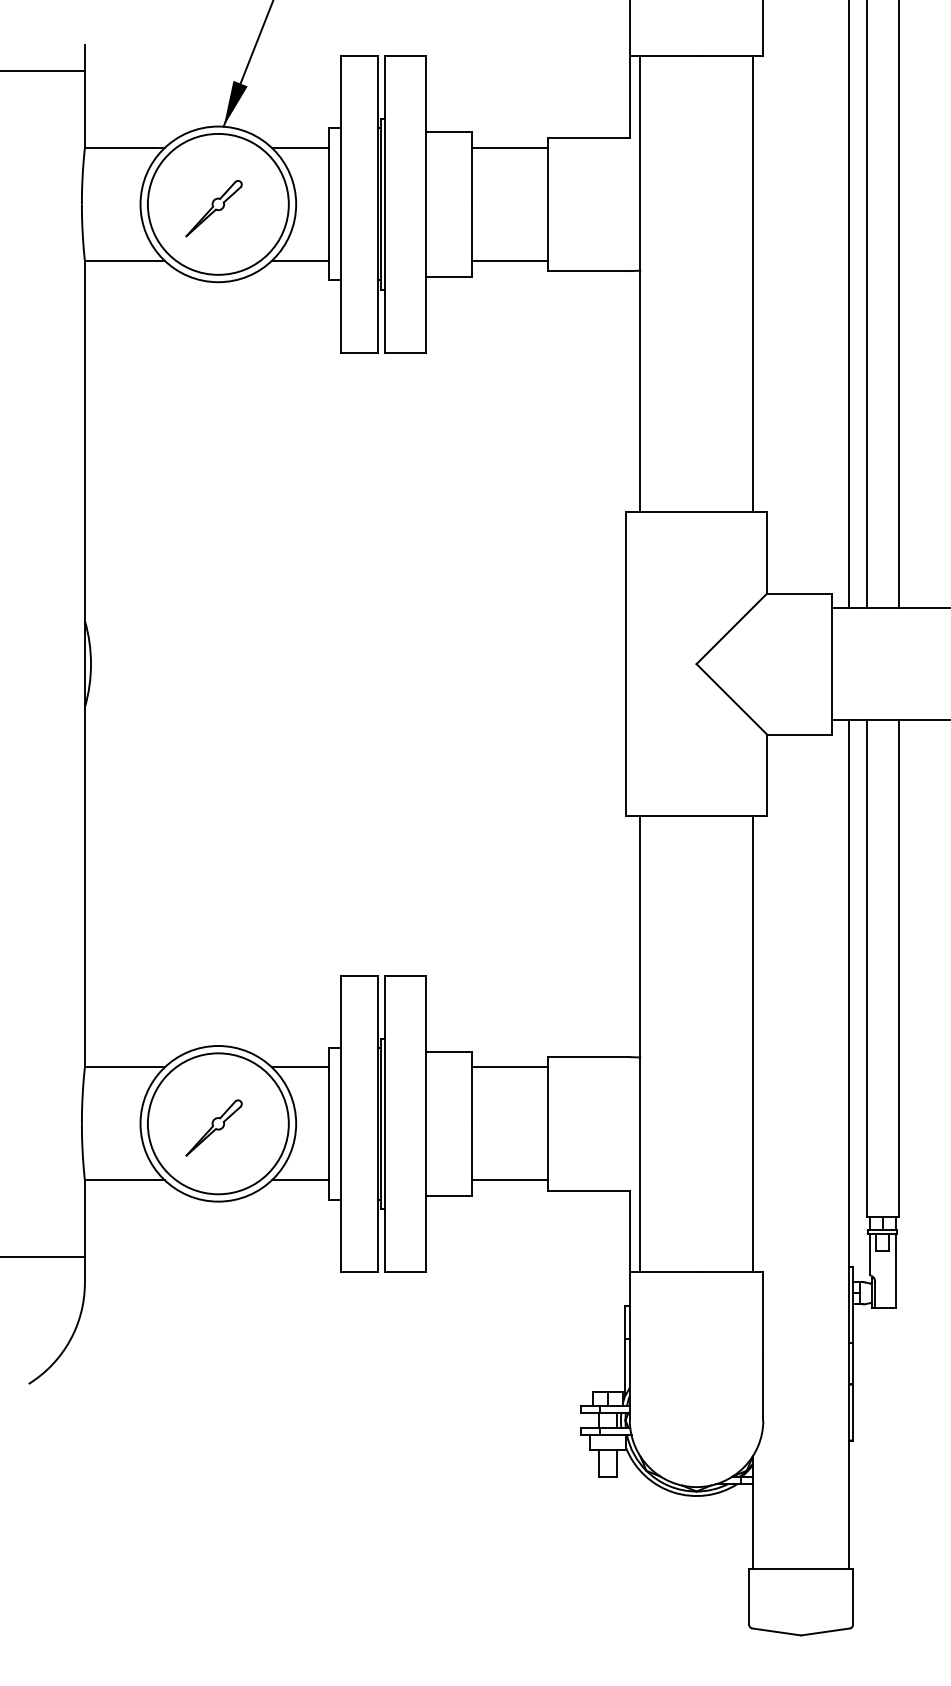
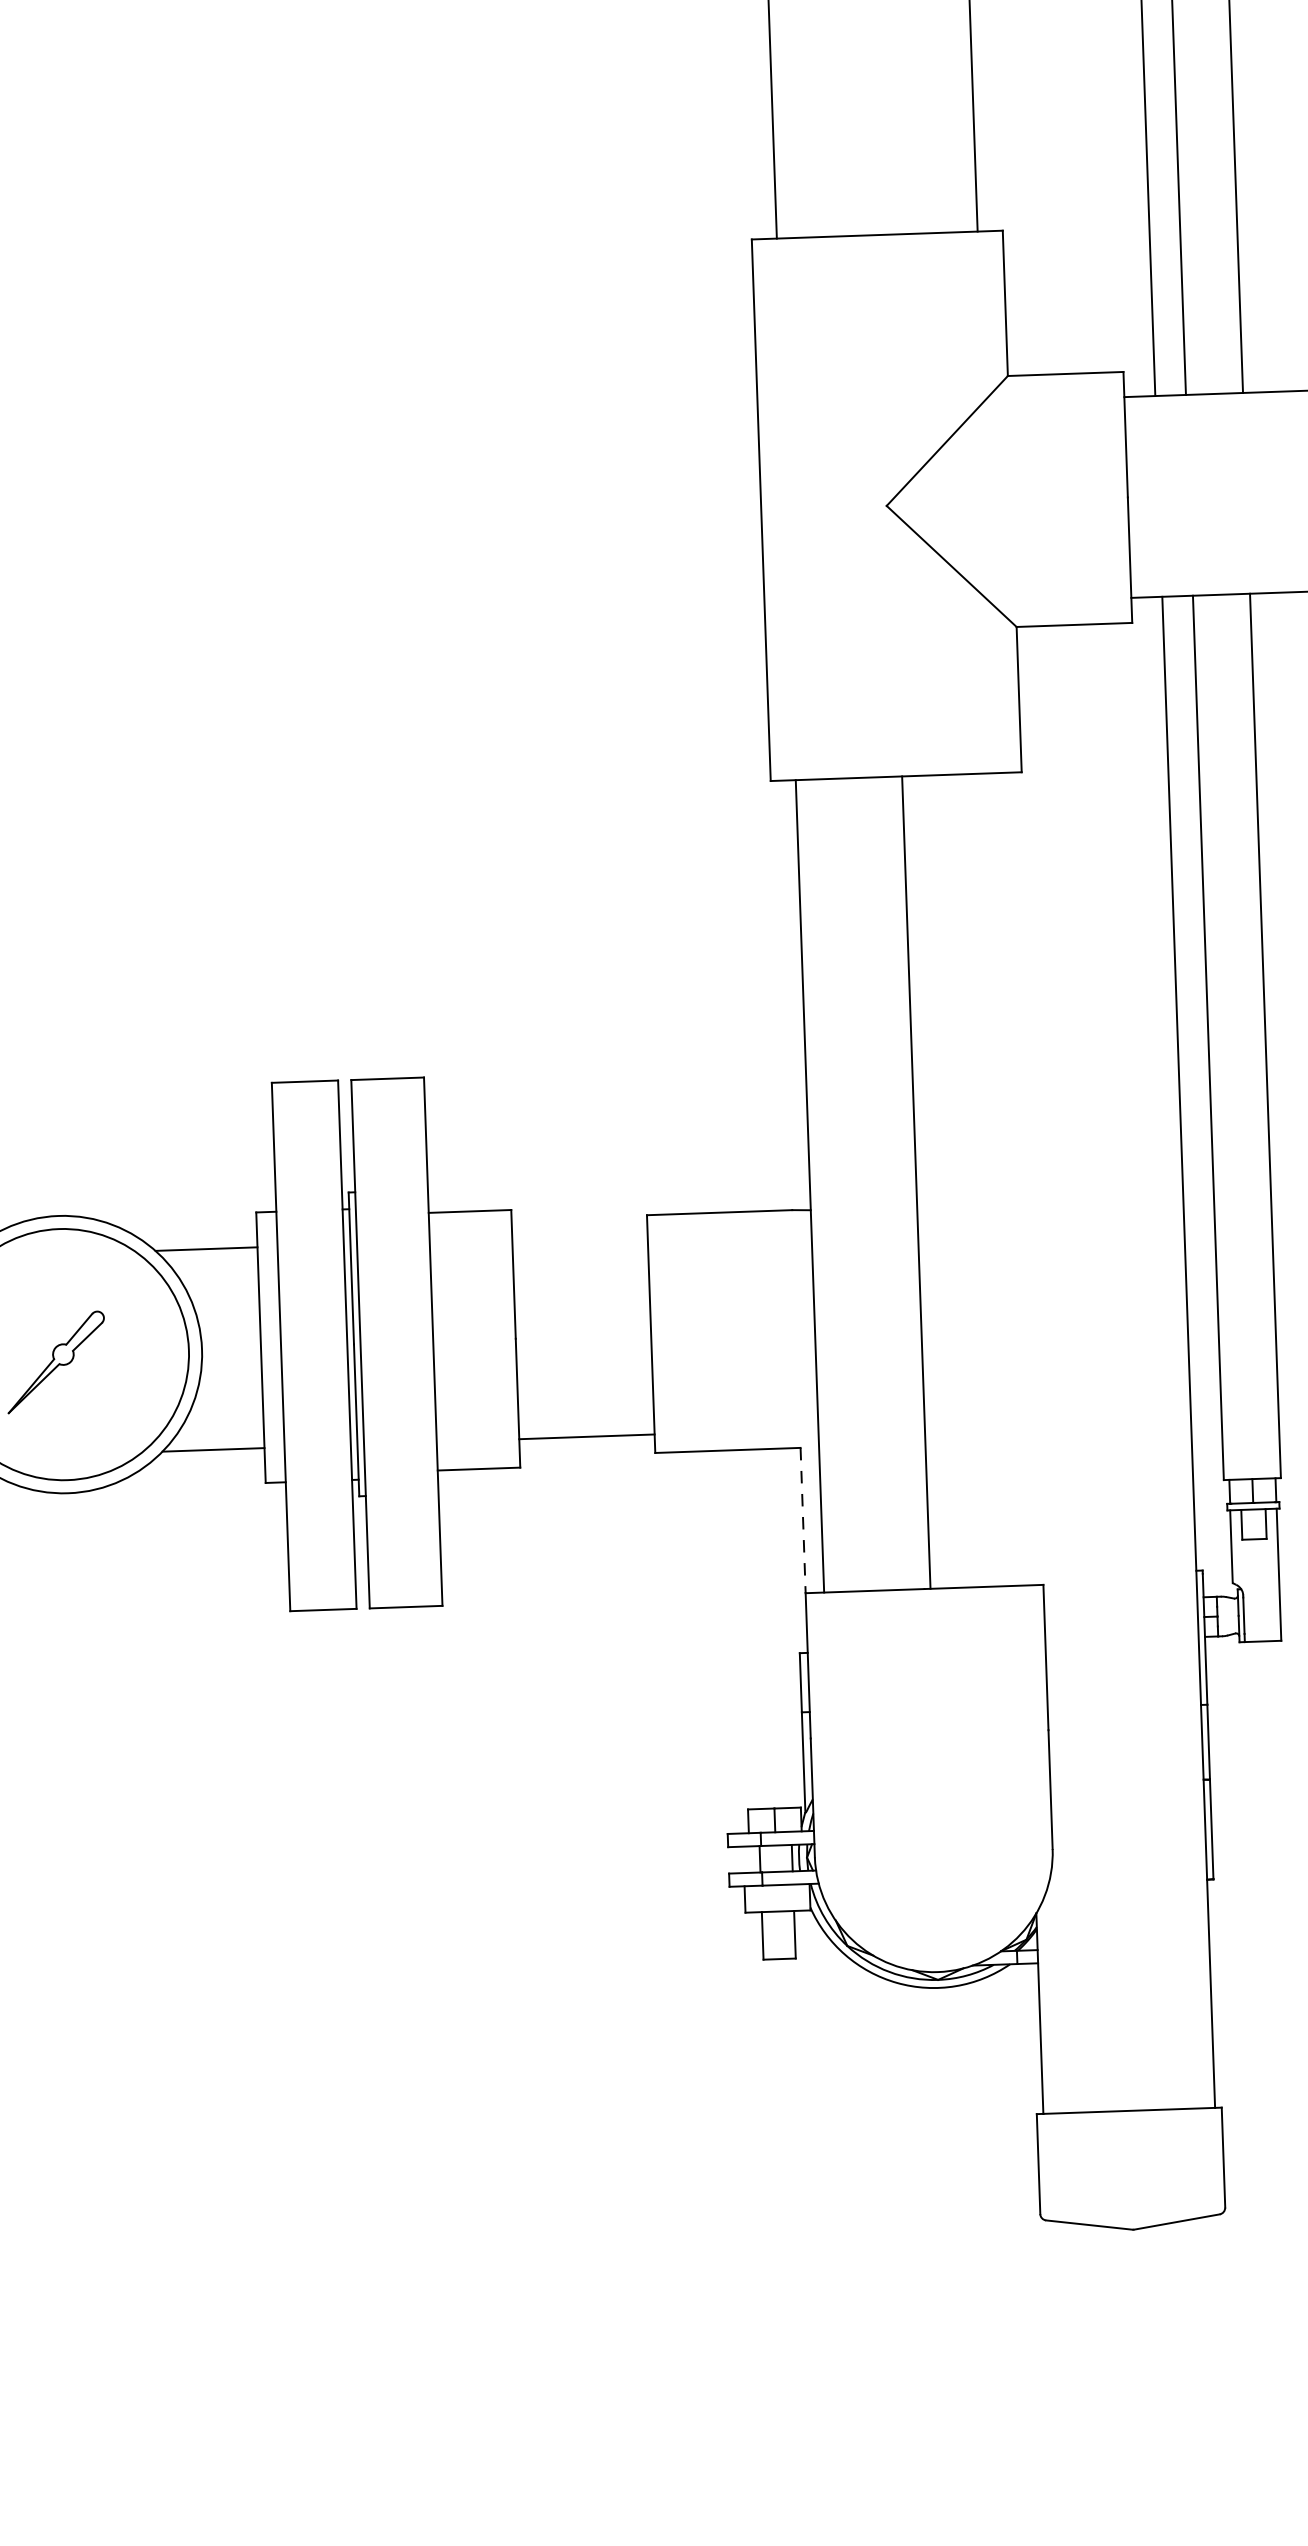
line: (752, 1044) -> (915, 1183), moved
line: (510, 1067) -> (580, 1236), removed
line: (629, 1231) -> (802, 1520), solid -> dashed

